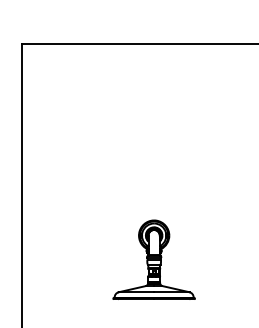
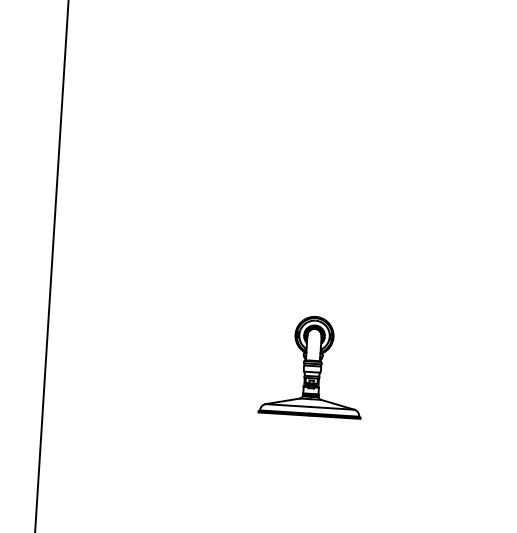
part: (153, 259) -> (311, 365), size x0.62

